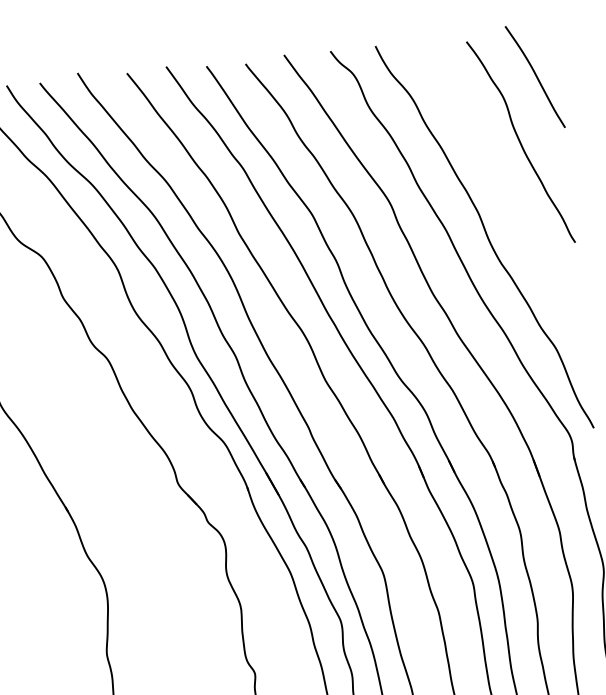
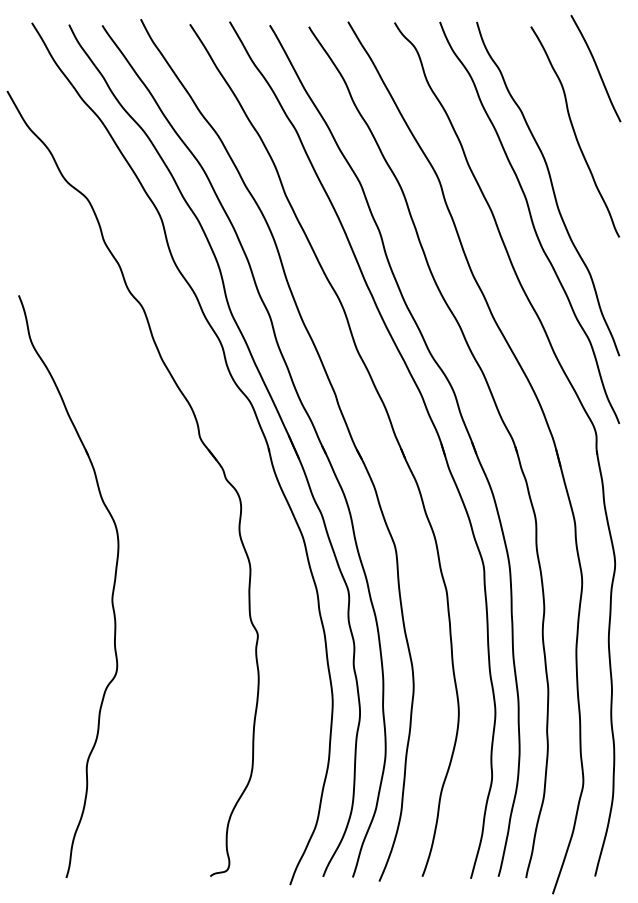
curve: (502, 199) -> (551, 187), added

